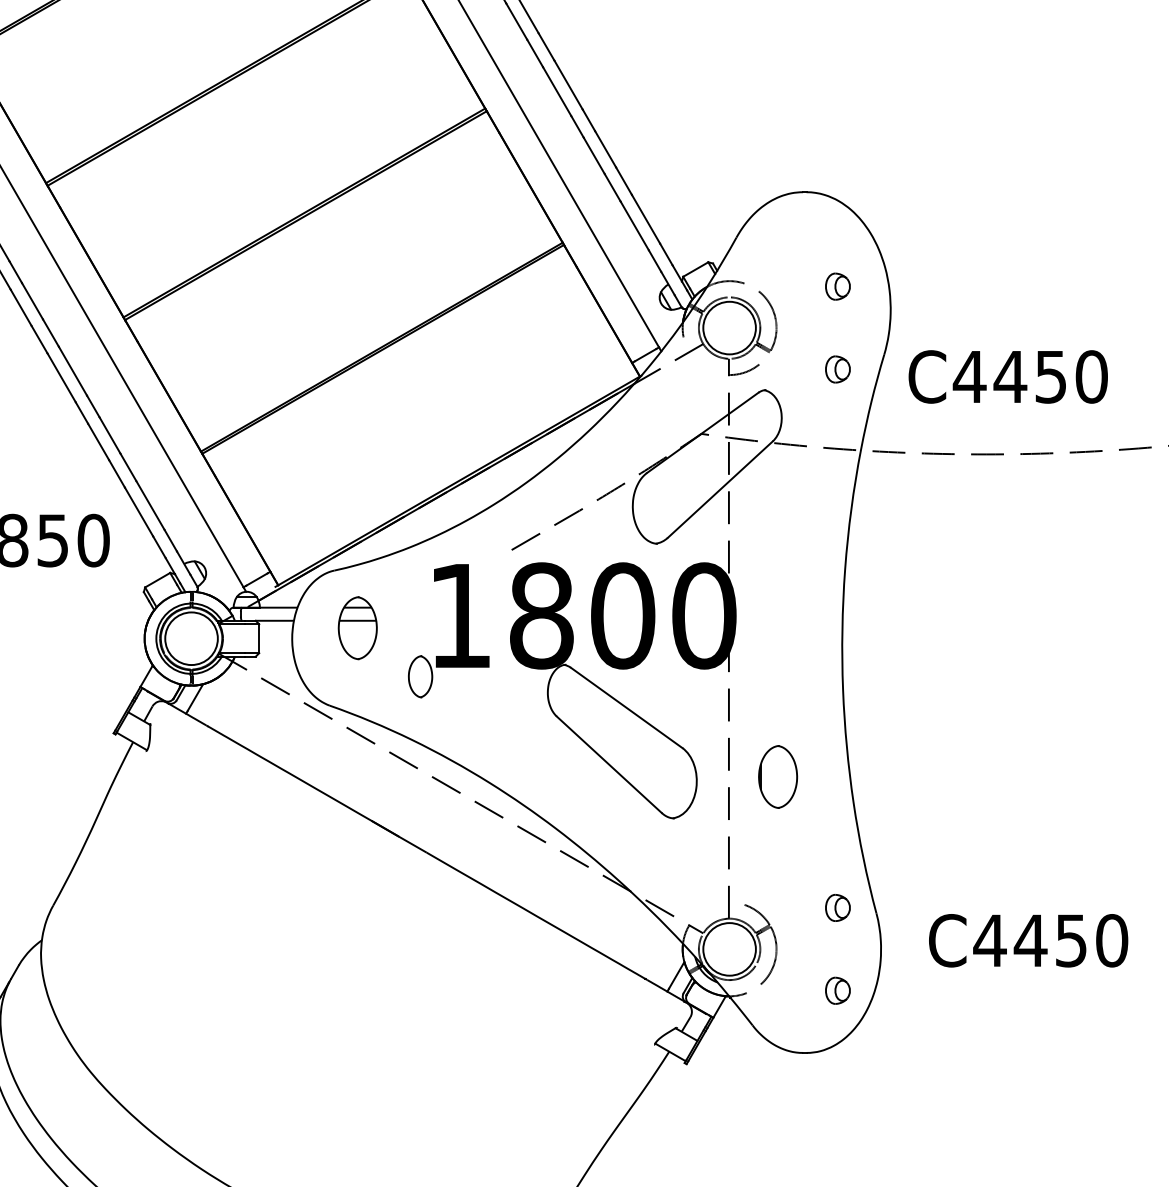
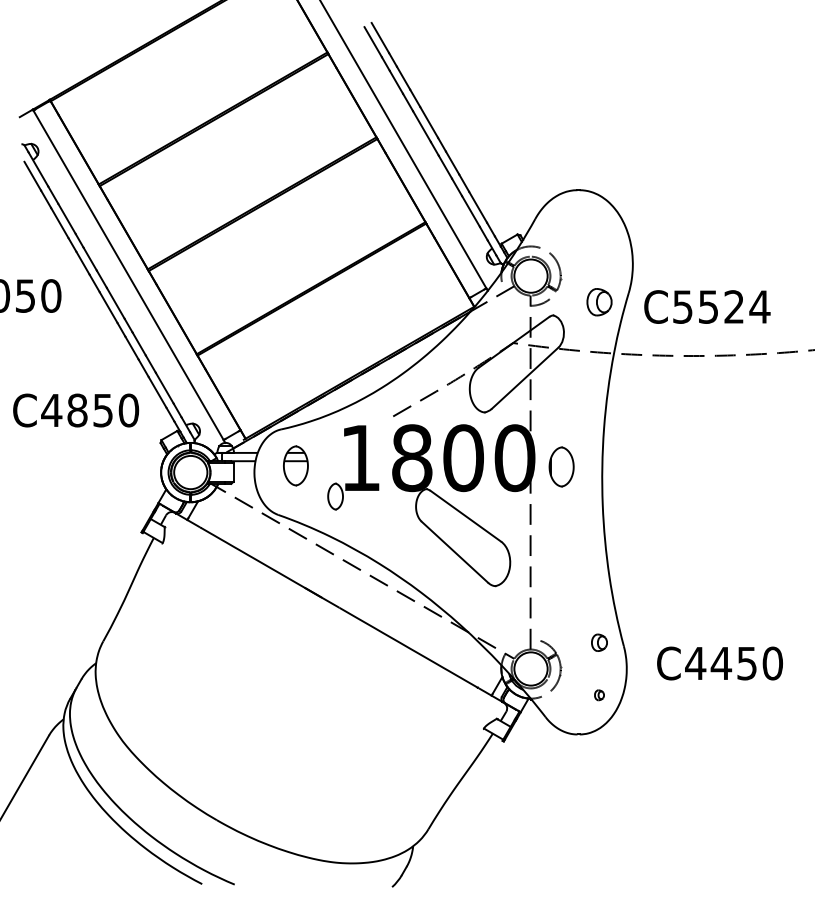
part: (837, 285) -> (599, 249), removed
part: (837, 369) -> (599, 302), size x1.6
text: (1030, 376) -> (721, 306), C4450 -> C5524
part: (777, 776) -> (561, 466), moved
part: (837, 991) -> (599, 695), size x0.6

